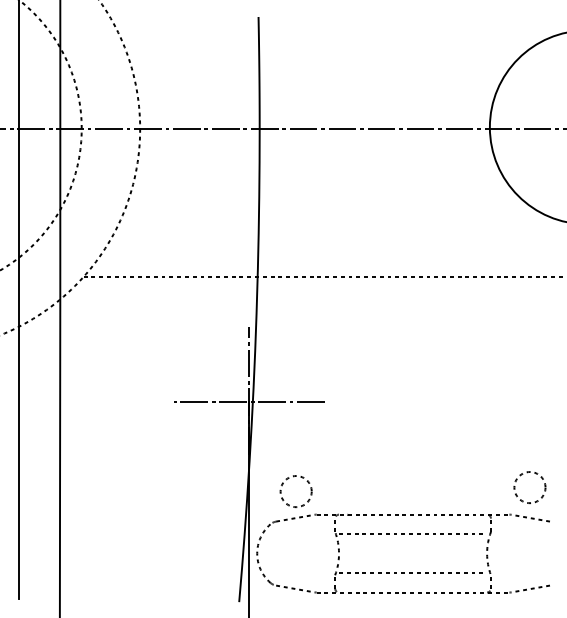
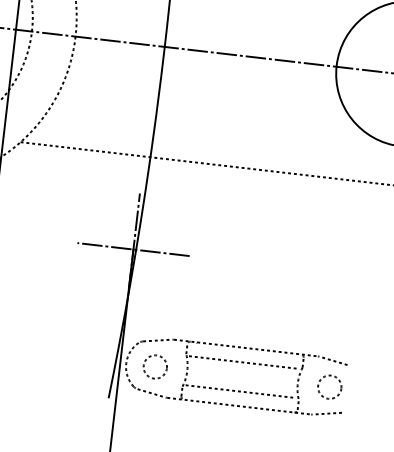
circle: (529, 487) -> (329, 387), moved
circle: (295, 491) -> (154, 366), moved

